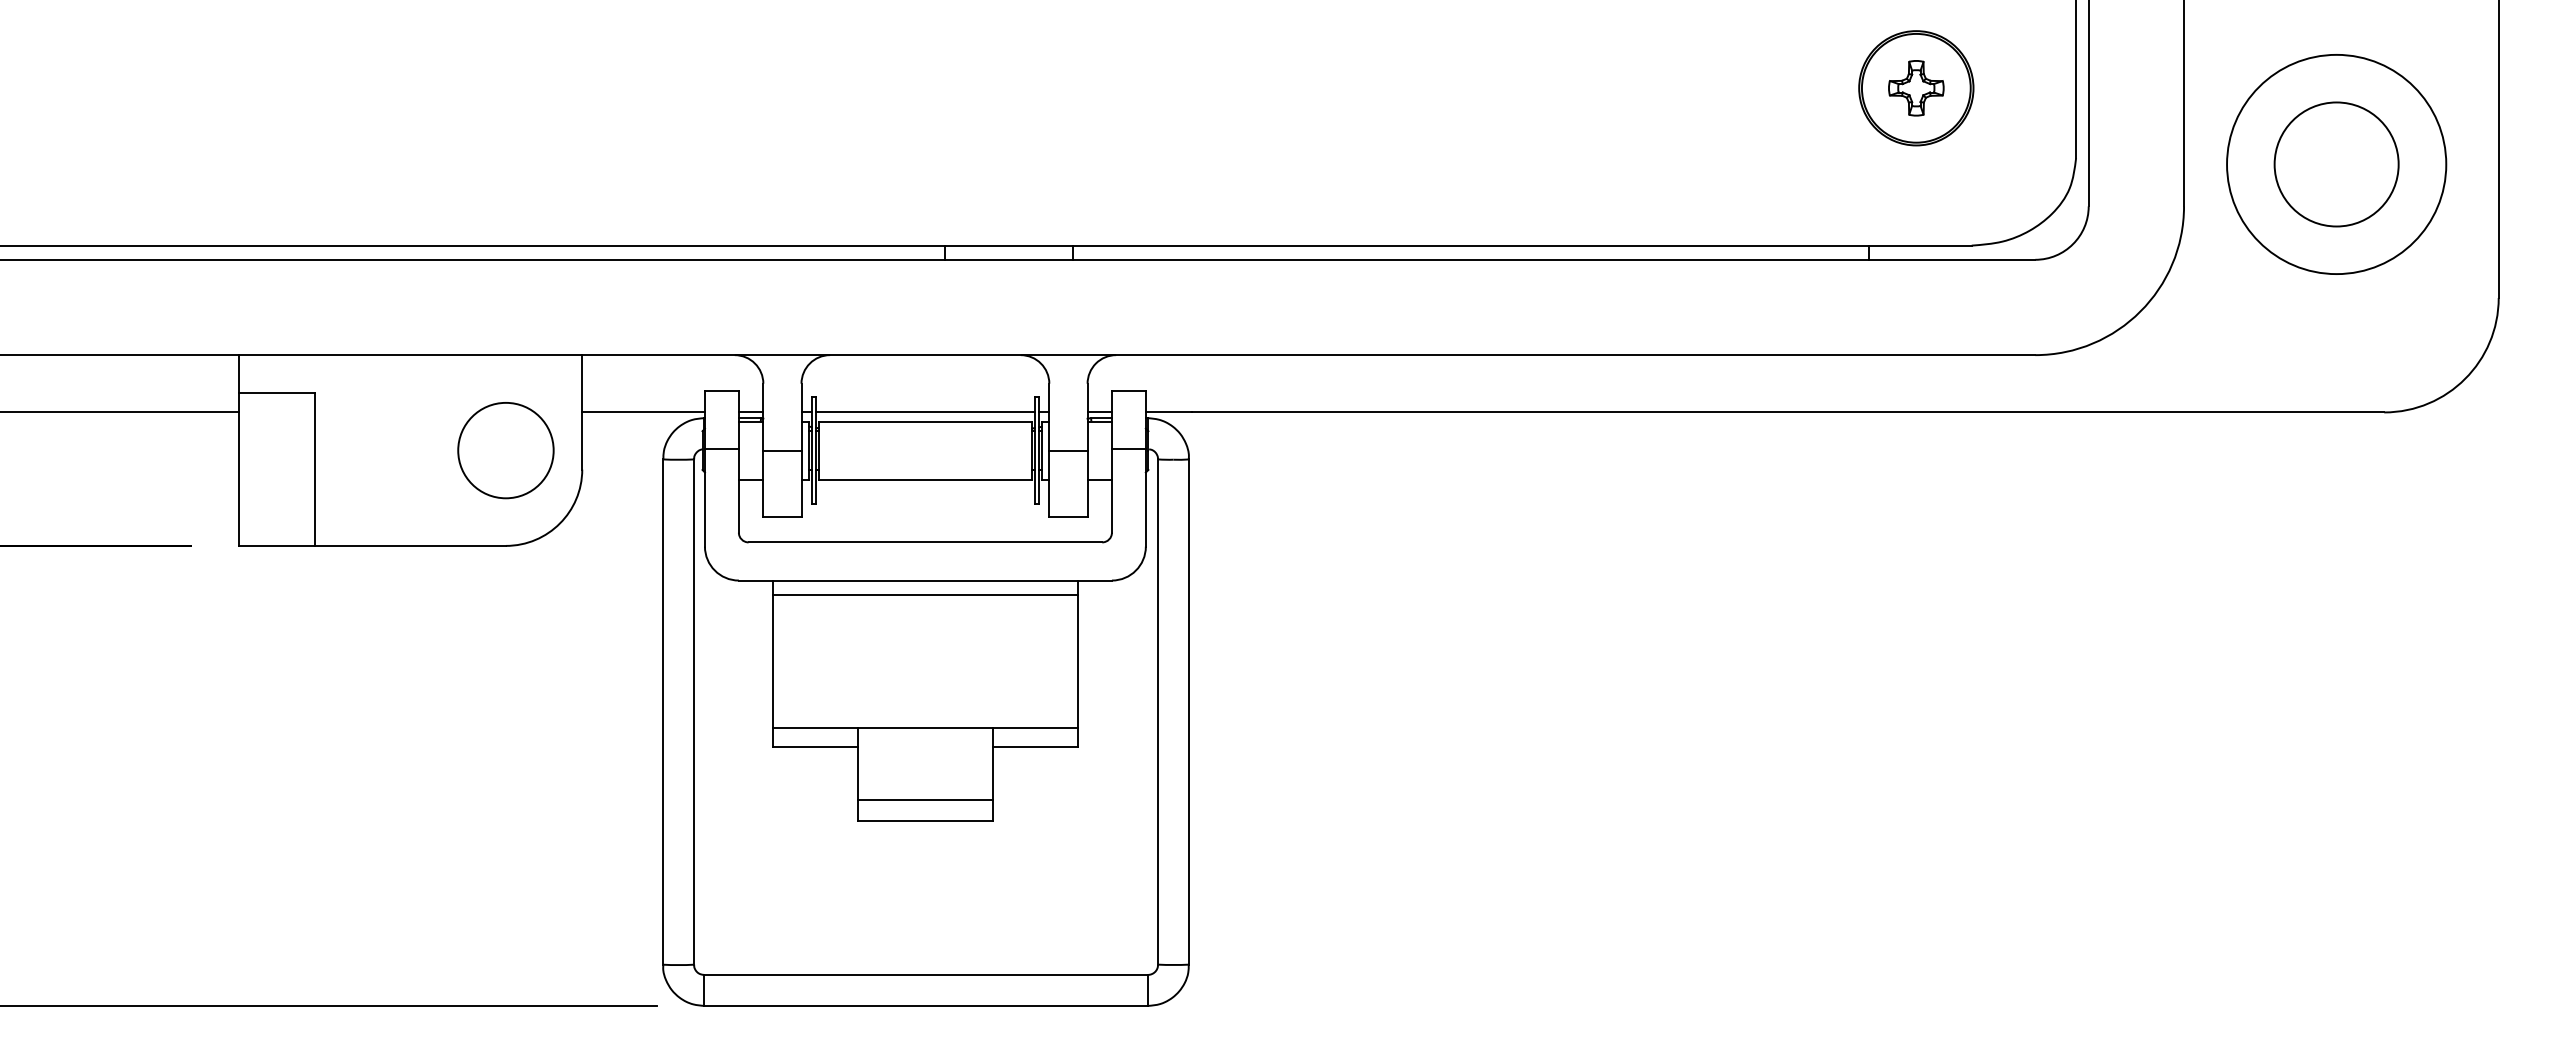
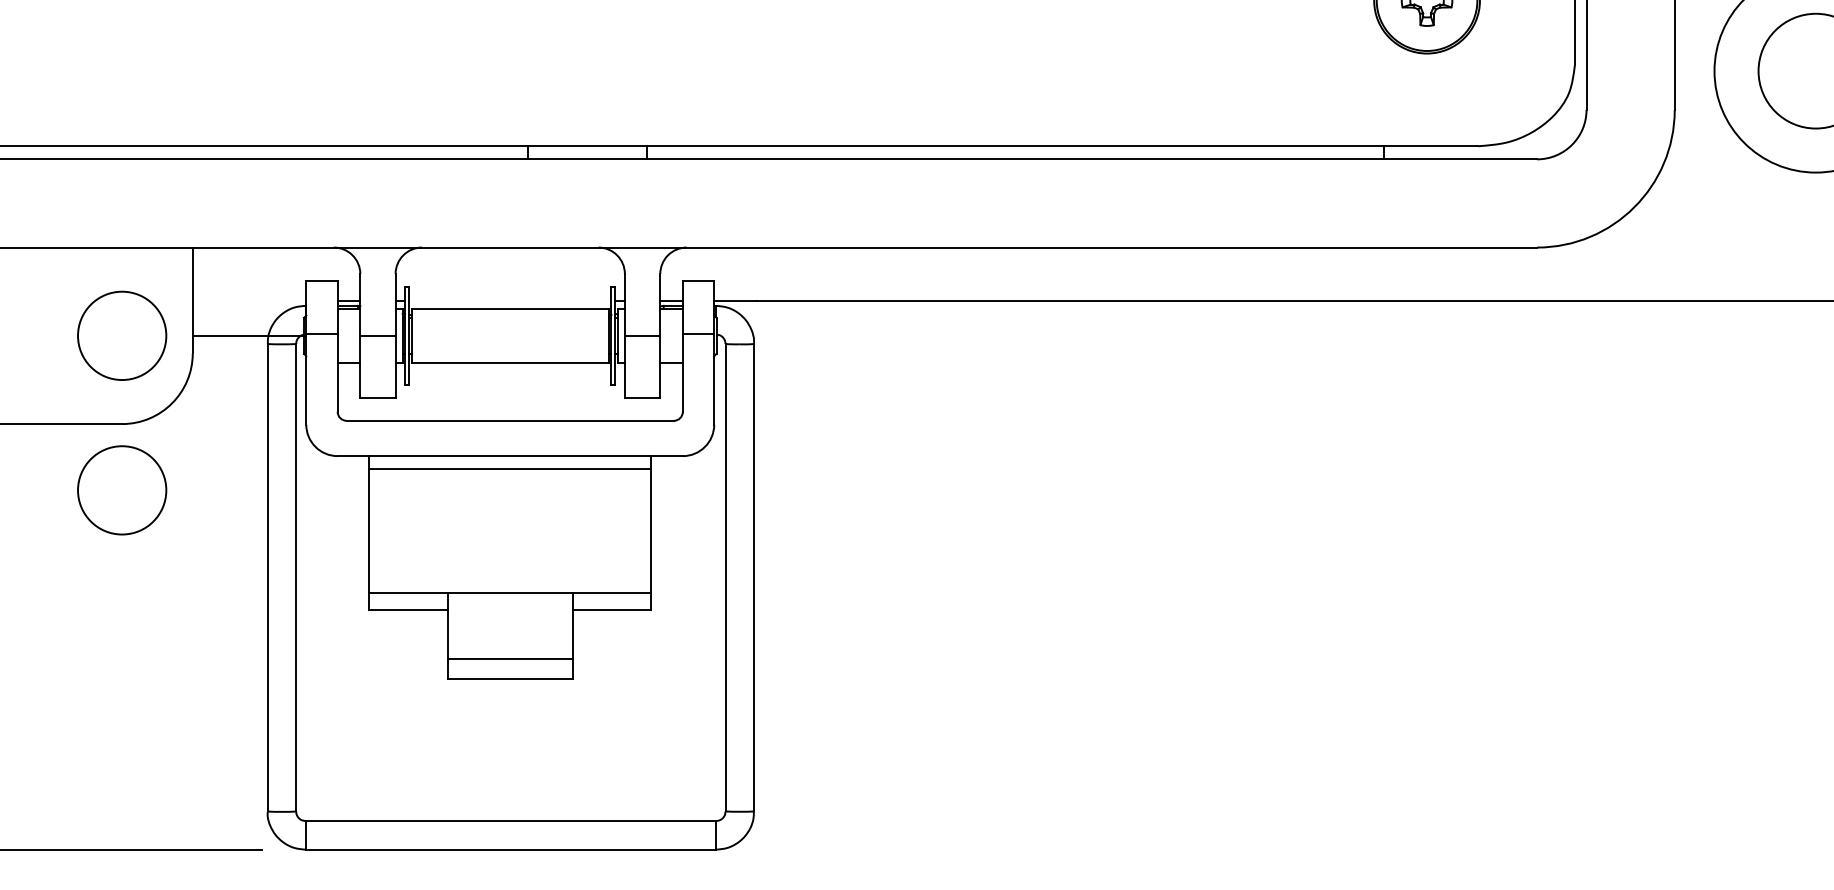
line: (643, 412) -> (249, 335), moved
line: (925, 412) -> (510, 300), removed
circle: (505, 617) -> (121, 490), added

